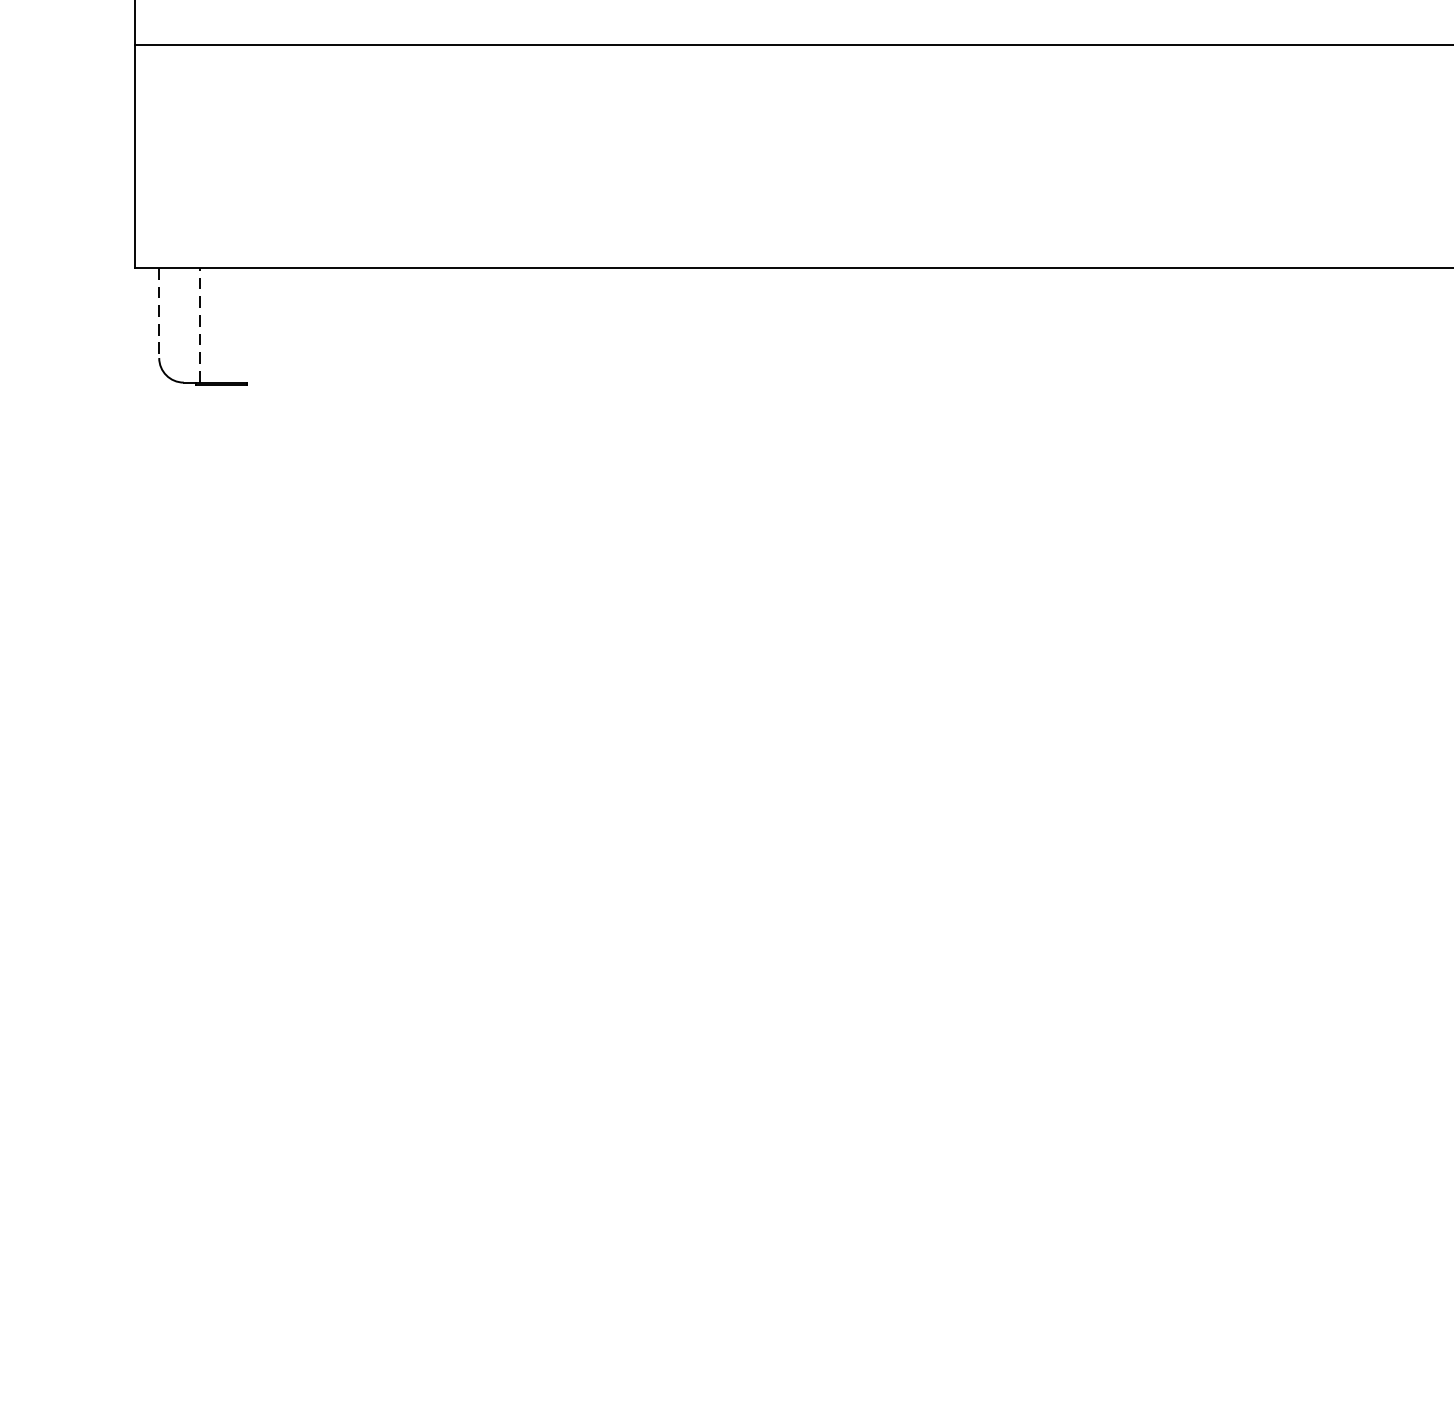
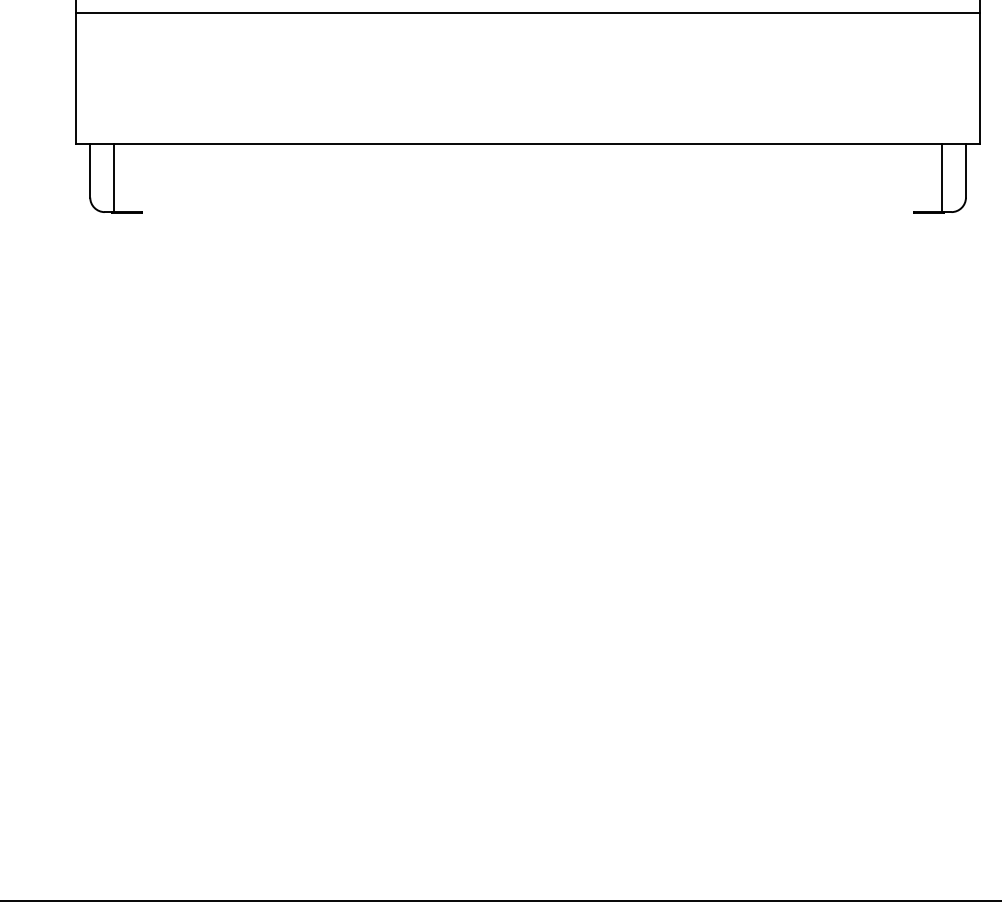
line: (159, 313) -> (90, 171), dashed -> solid
line: (200, 325) -> (114, 178), dashed -> solid

